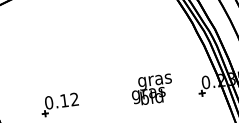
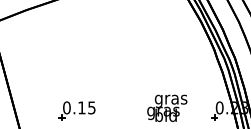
text: (74, 99) -> (91, 107), 0.12 -> 0.15

